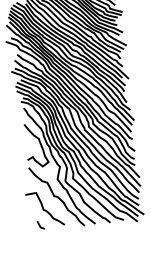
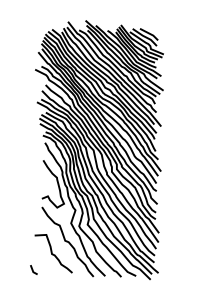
line: (40, 224) -> (33, 269), moved

